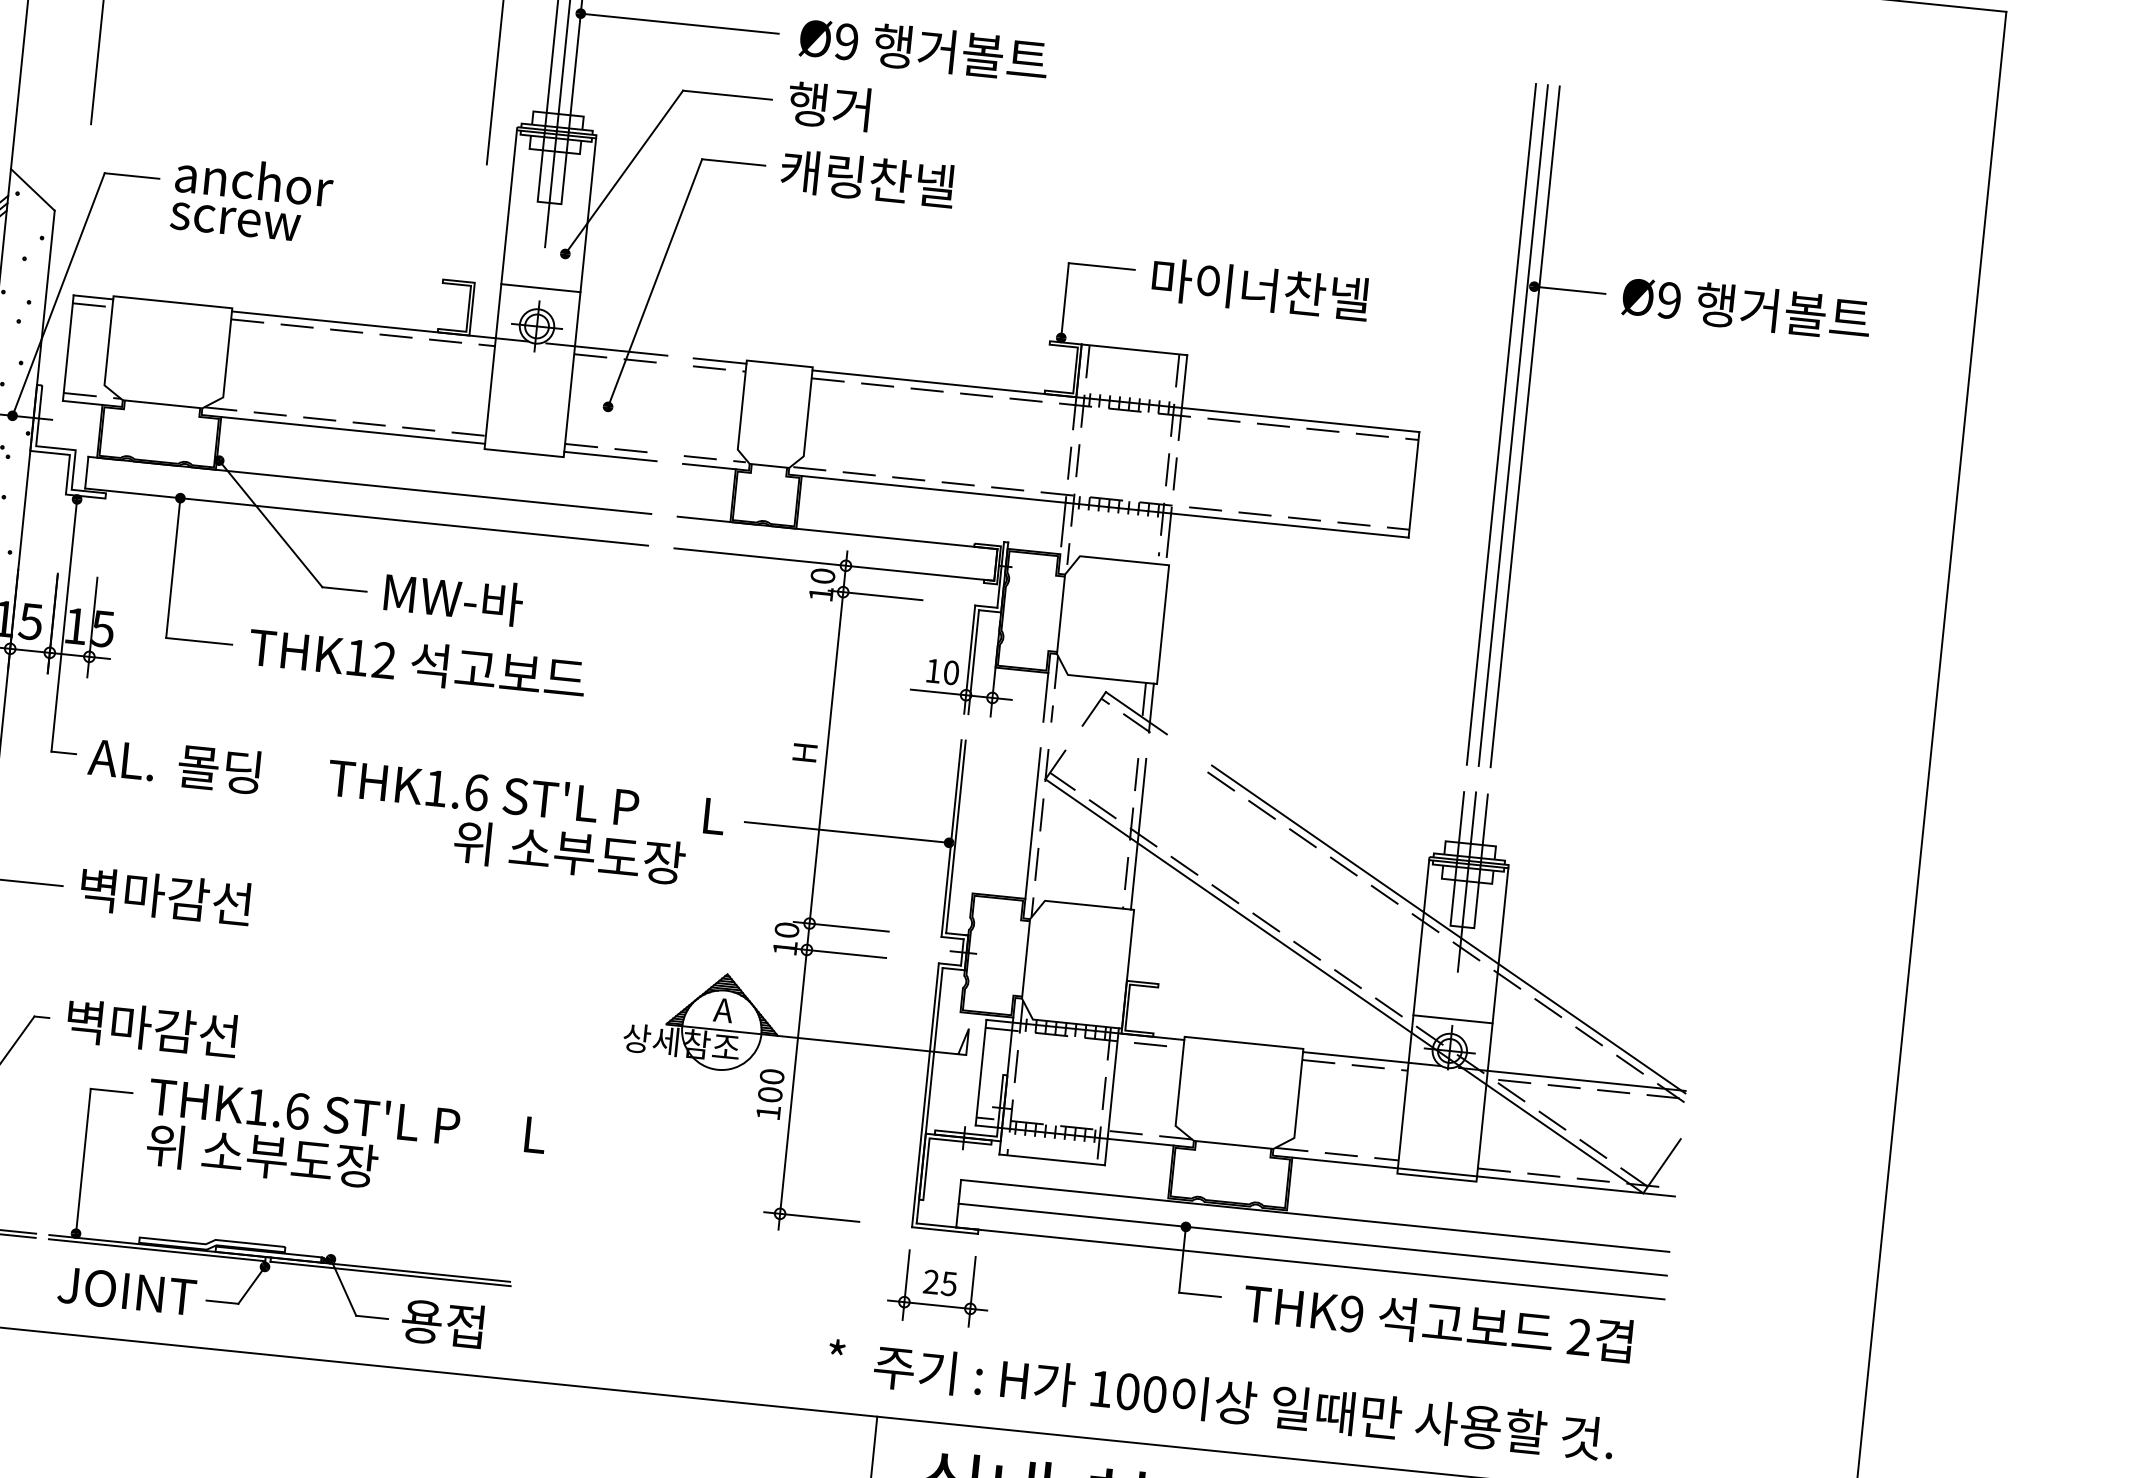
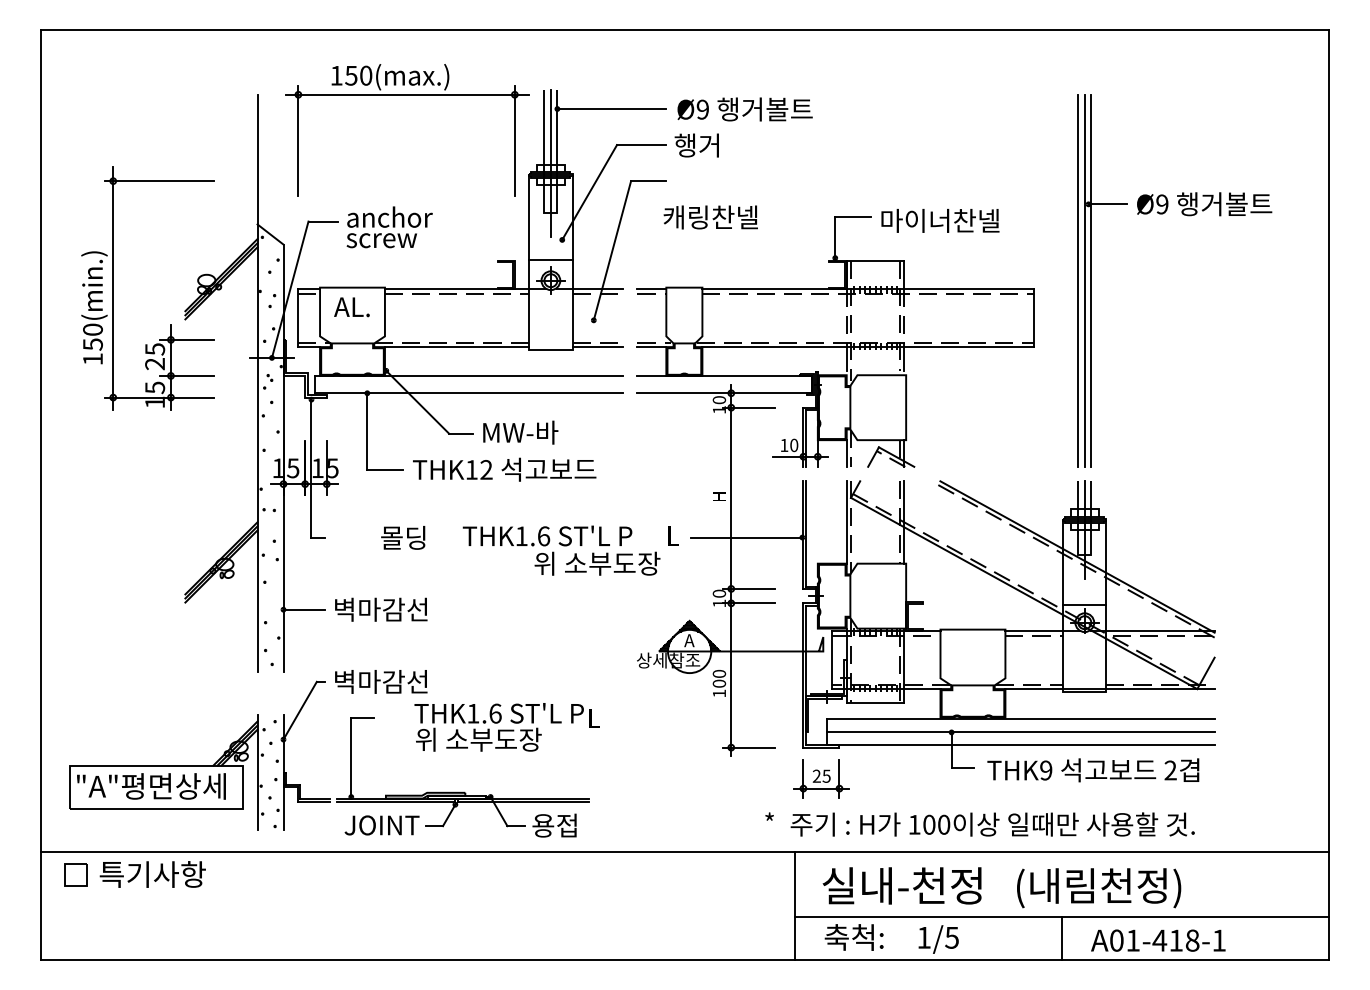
text: (867, 178) -> (710, 217), moved
text: (120, 760) -> (351, 307), moved
text: (300, 1137) -> (498, 727), moved

